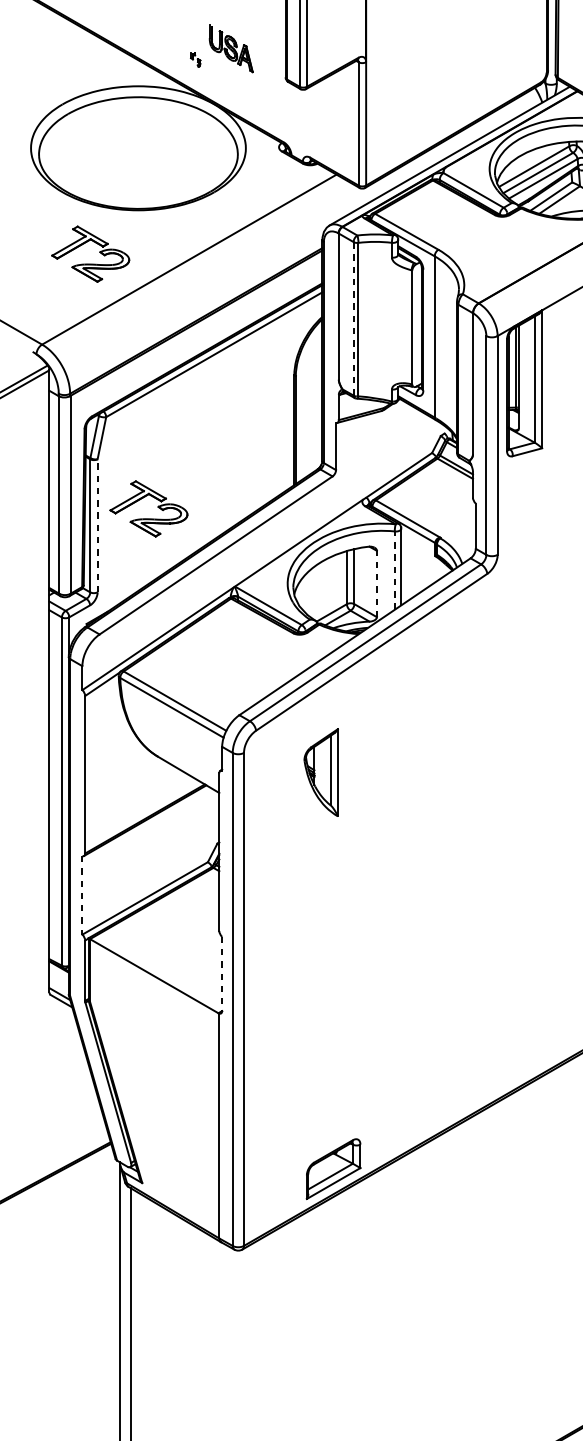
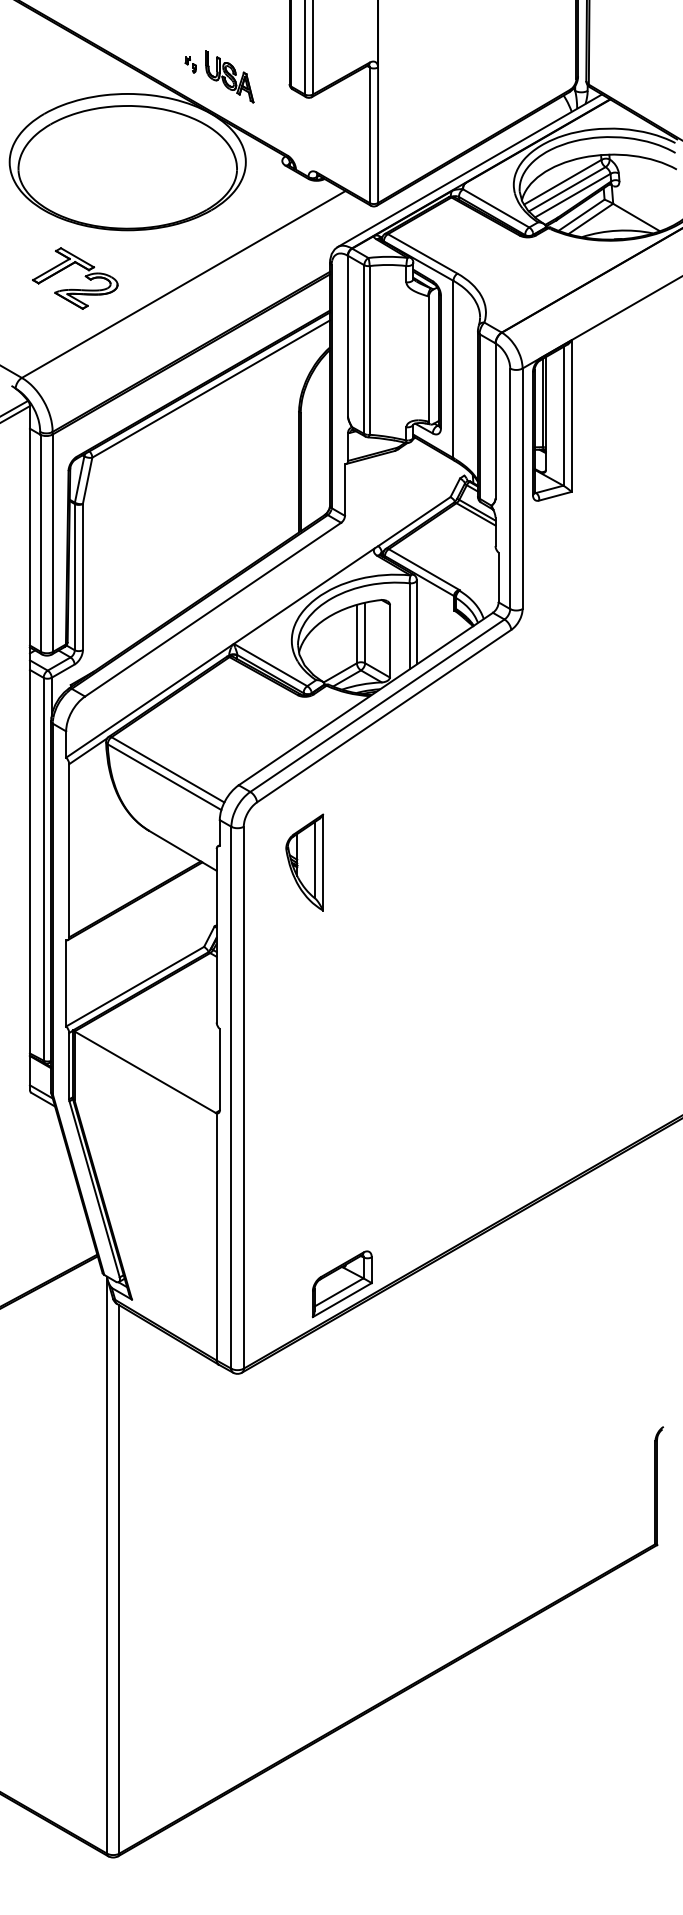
part: (230, 48) -> (229, 76), moved
line: (353, 318) -> (364, 349), dashed -> solid
part: (157, 507) -> (148, 556), removed
line: (97, 525) -> (82, 576), dashed -> solid
line: (394, 569) -> (409, 625), dashed -> solid
line: (376, 583) -> (389, 640), dashed -> solid
part: (321, 772) -> (304, 862), moved
line: (82, 895) -> (66, 983), dashed -> solid
line: (221, 973) -> (219, 1069), dashed -> solid

